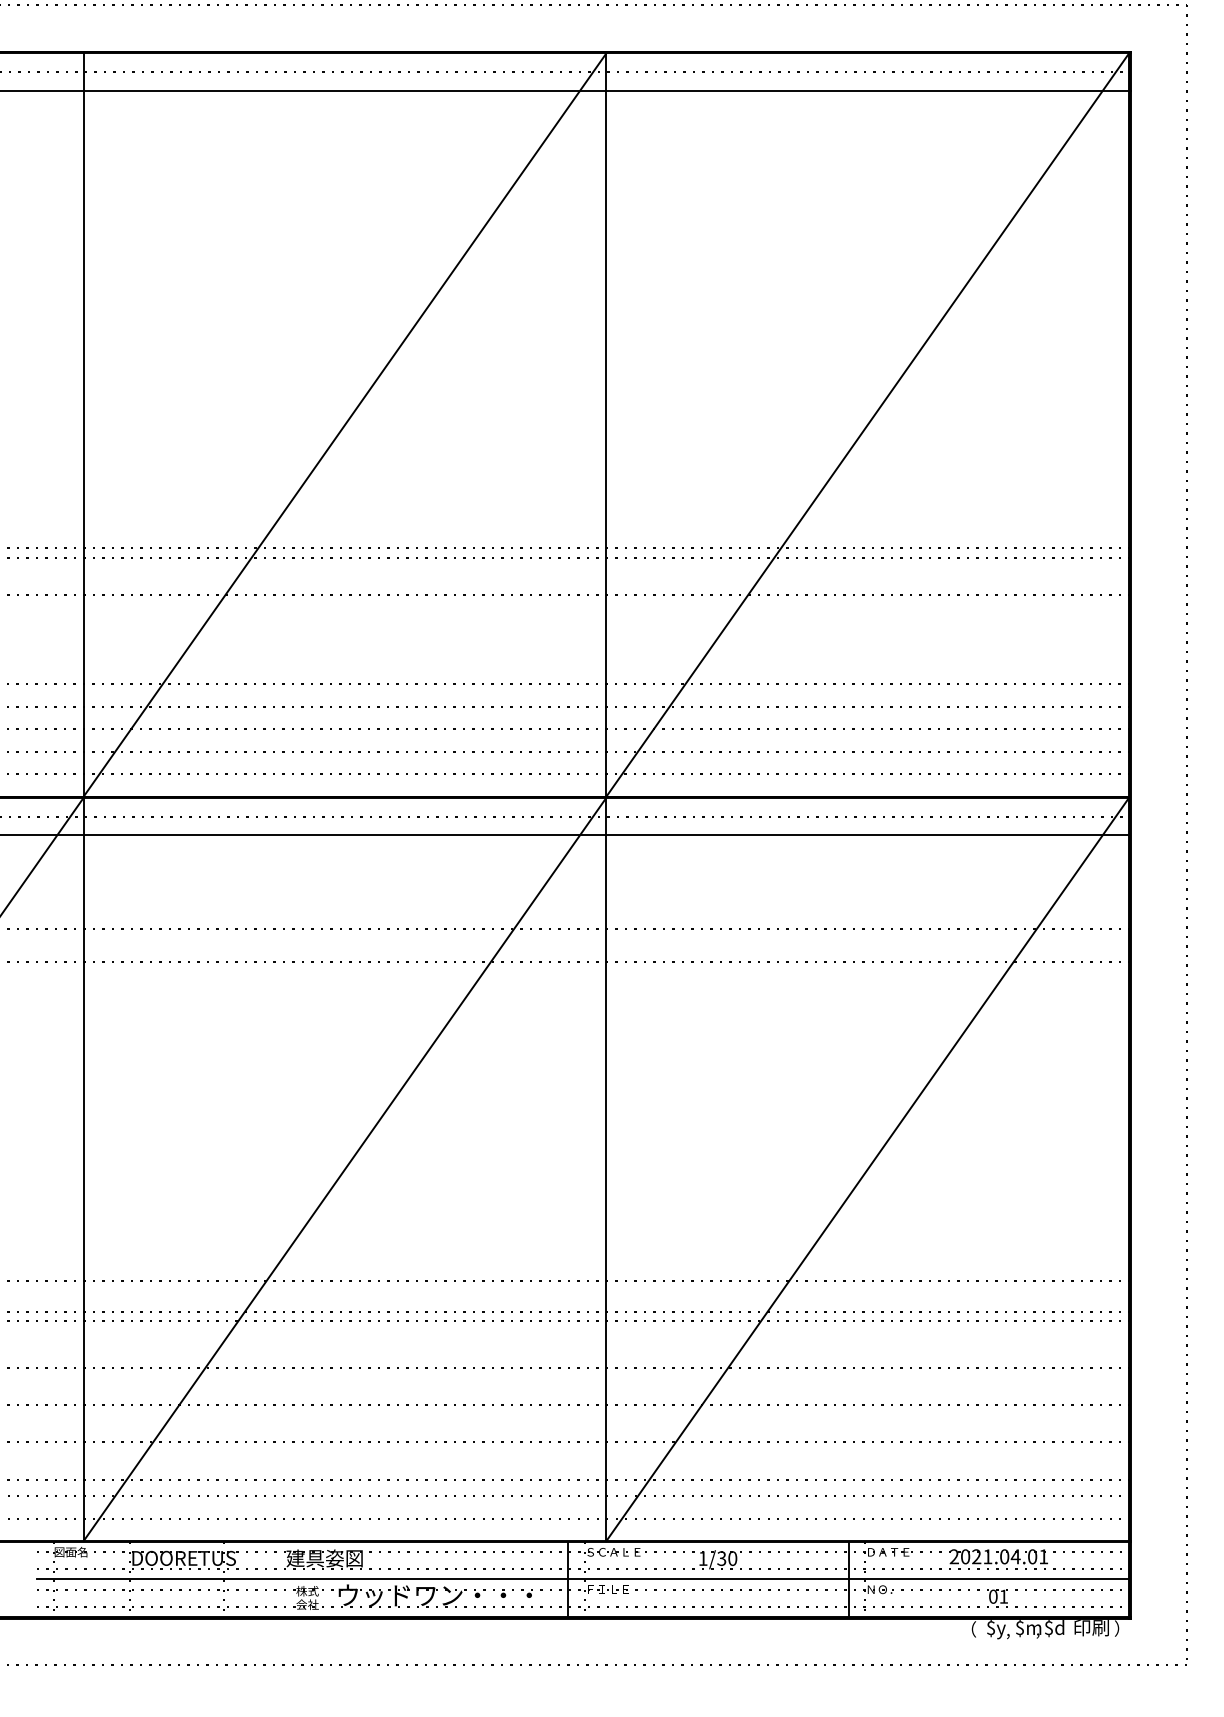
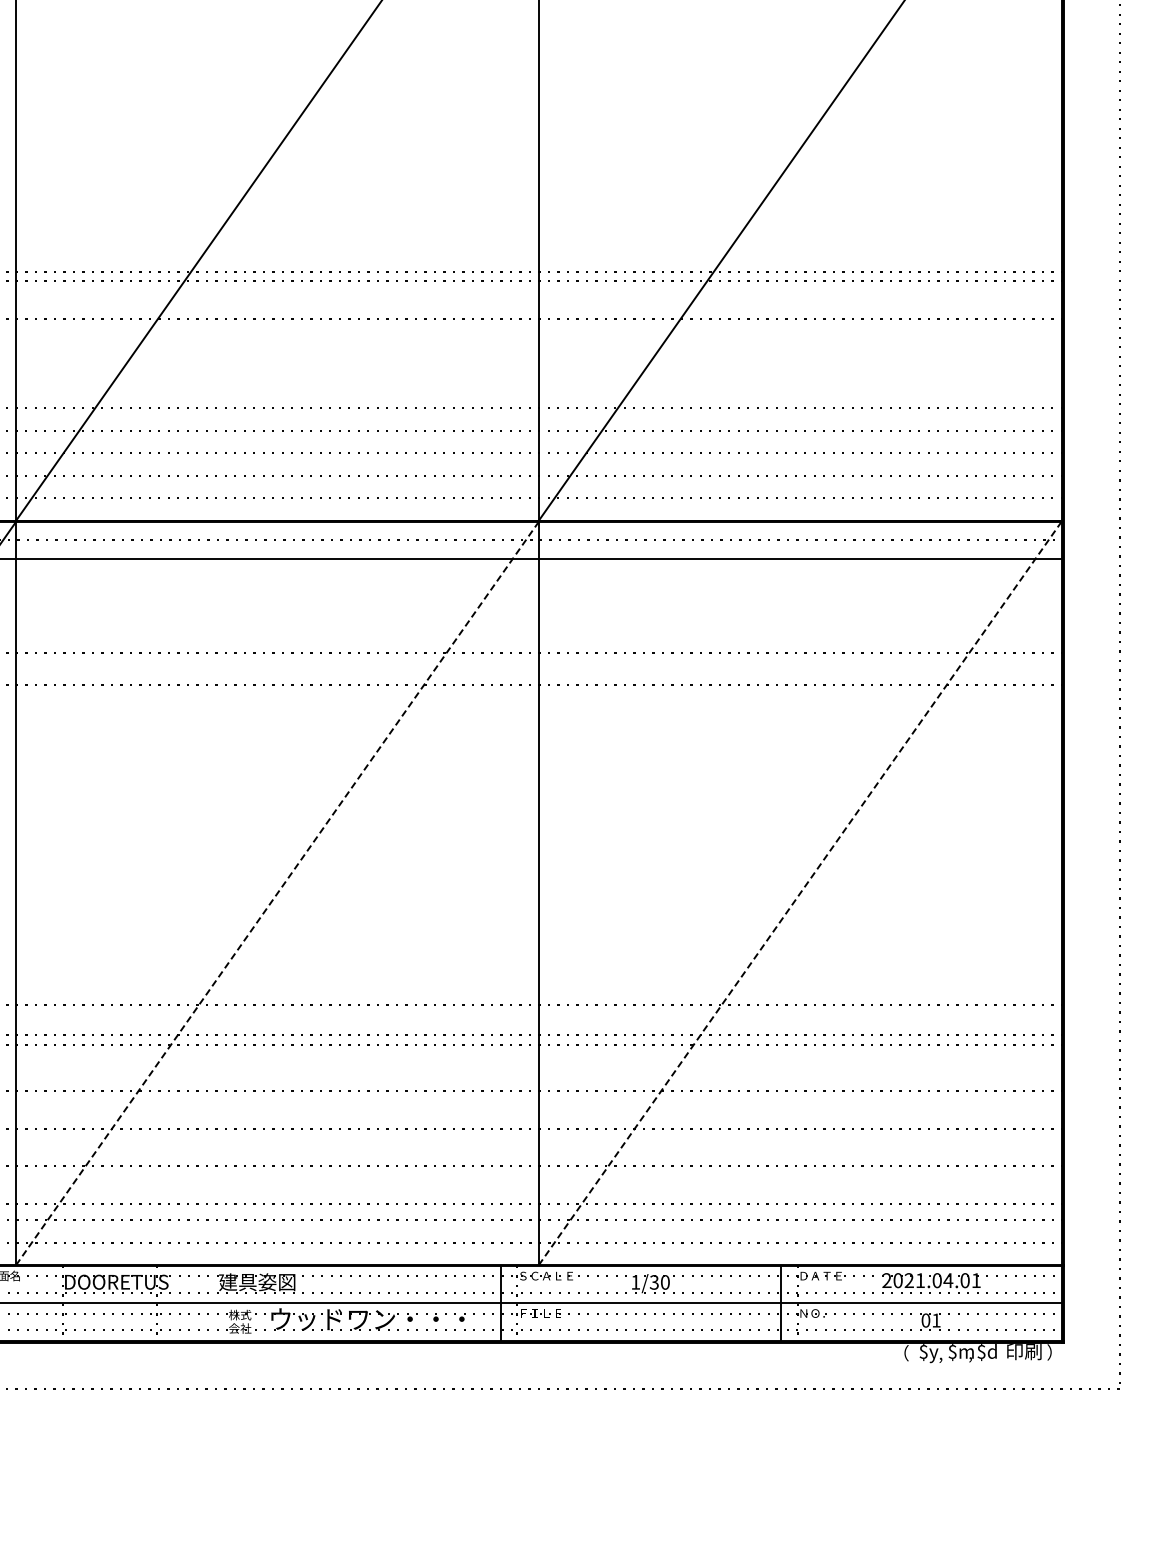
line: (344, 1169) -> (277, 893), solid -> dashed
line: (867, 1169) -> (800, 893), solid -> dashed

